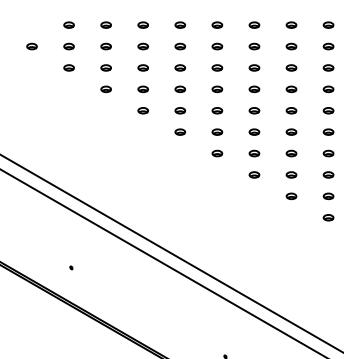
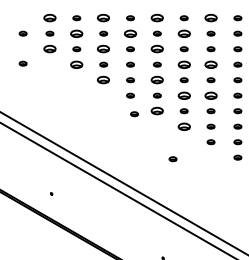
part: (68, 25) -> (49, 18), size x1.6
part: (143, 25) -> (103, 18), size x1.6
part: (217, 25) -> (157, 18), size x1.6
part: (290, 25) -> (210, 18), size x1.6
part: (105, 46) -> (76, 33), size x1.6
part: (180, 46) -> (130, 33), size x1.6
part: (253, 46) -> (183, 33), size x1.6
part: (68, 68) -> (49, 49), size x1.6
part: (143, 68) -> (103, 49), size x1.6
part: (217, 68) -> (157, 49), size x1.6
part: (31, 87) -> (22, 63), added
part: (105, 89) -> (76, 64), size x1.6
part: (253, 89) -> (183, 64), size x1.6
part: (290, 89) -> (210, 64), size x1.6
part: (143, 111) -> (103, 80), size x1.6
part: (217, 111) -> (157, 80), size x1.6
part: (253, 131) -> (183, 95), size x1.6
part: (290, 131) -> (210, 95), size x1.6
part: (217, 153) -> (157, 111), size x1.6
part: (185, 158) -> (134, 114), added
part: (253, 174) -> (183, 126), size x1.6
part: (238, 220) -> (172, 159), added

